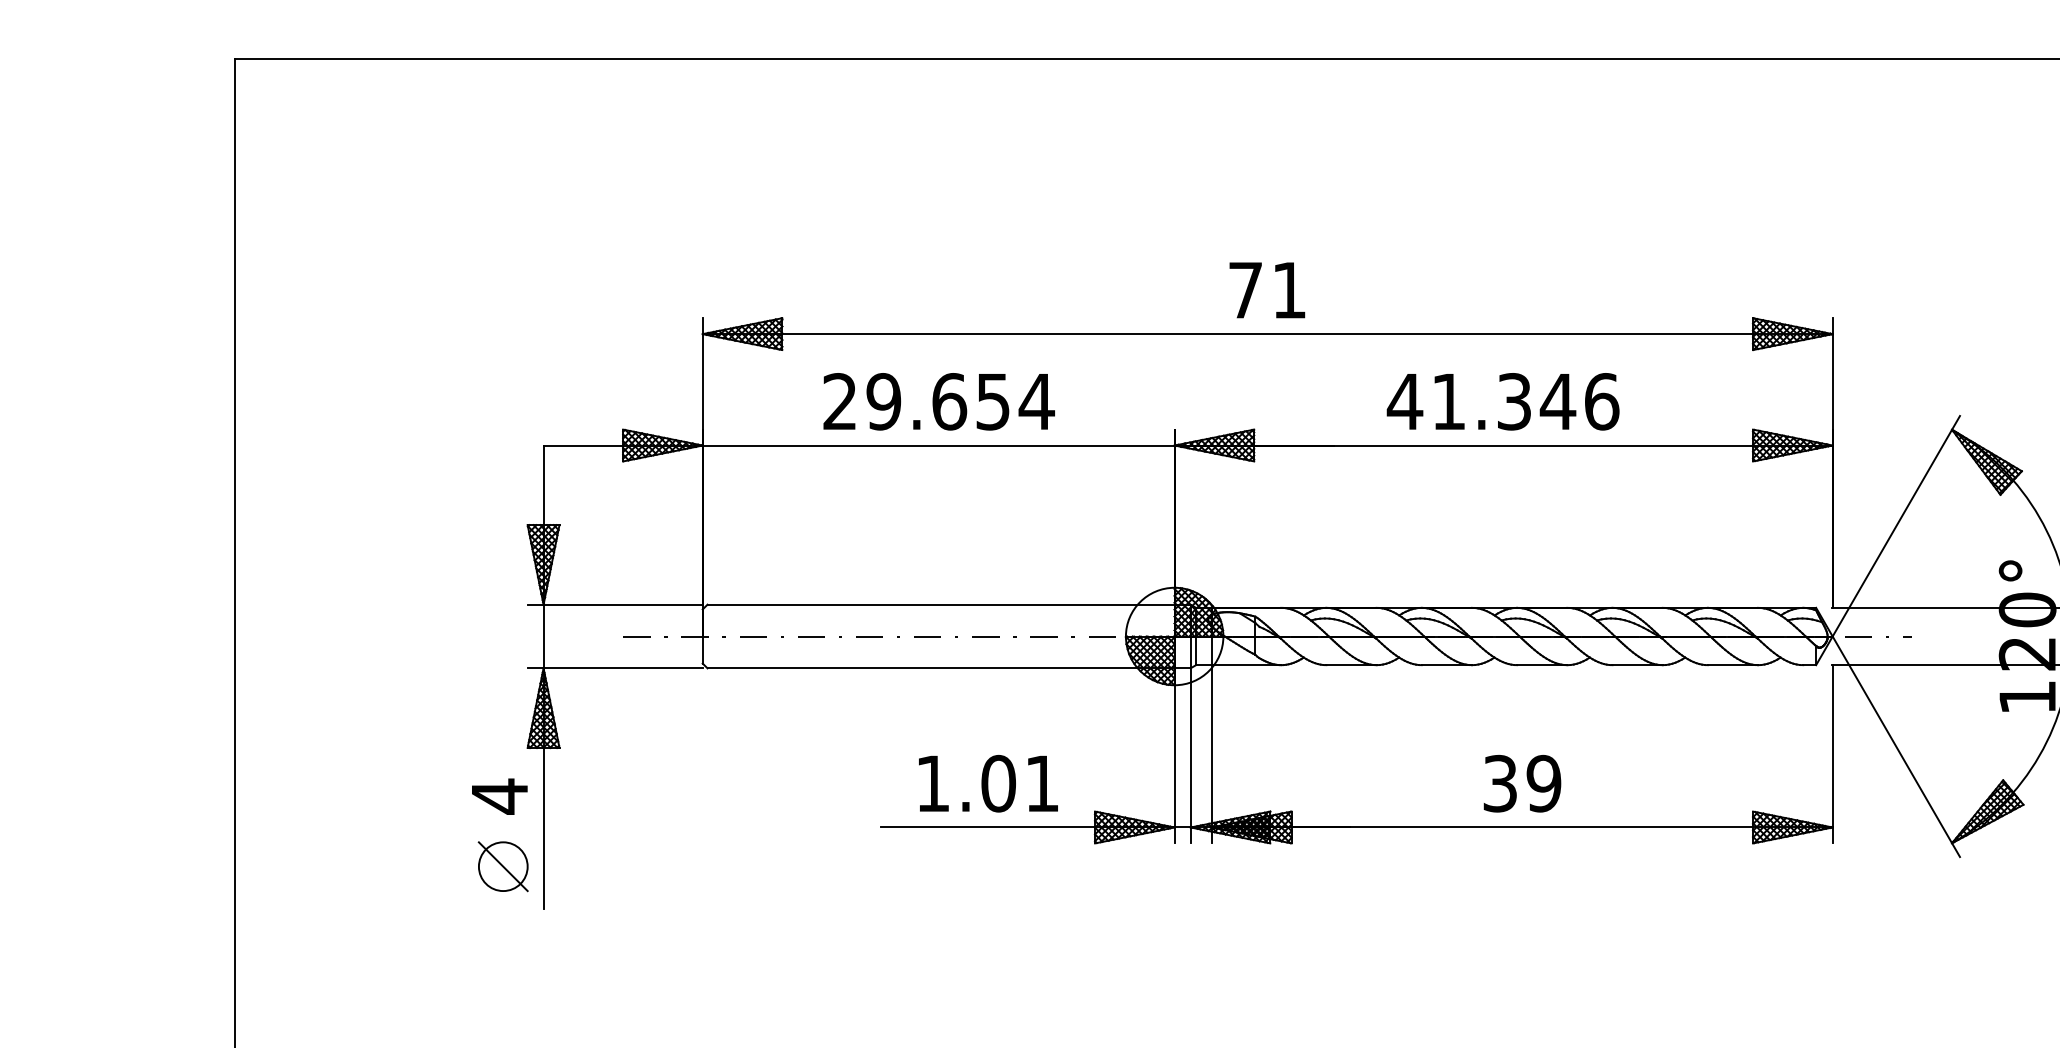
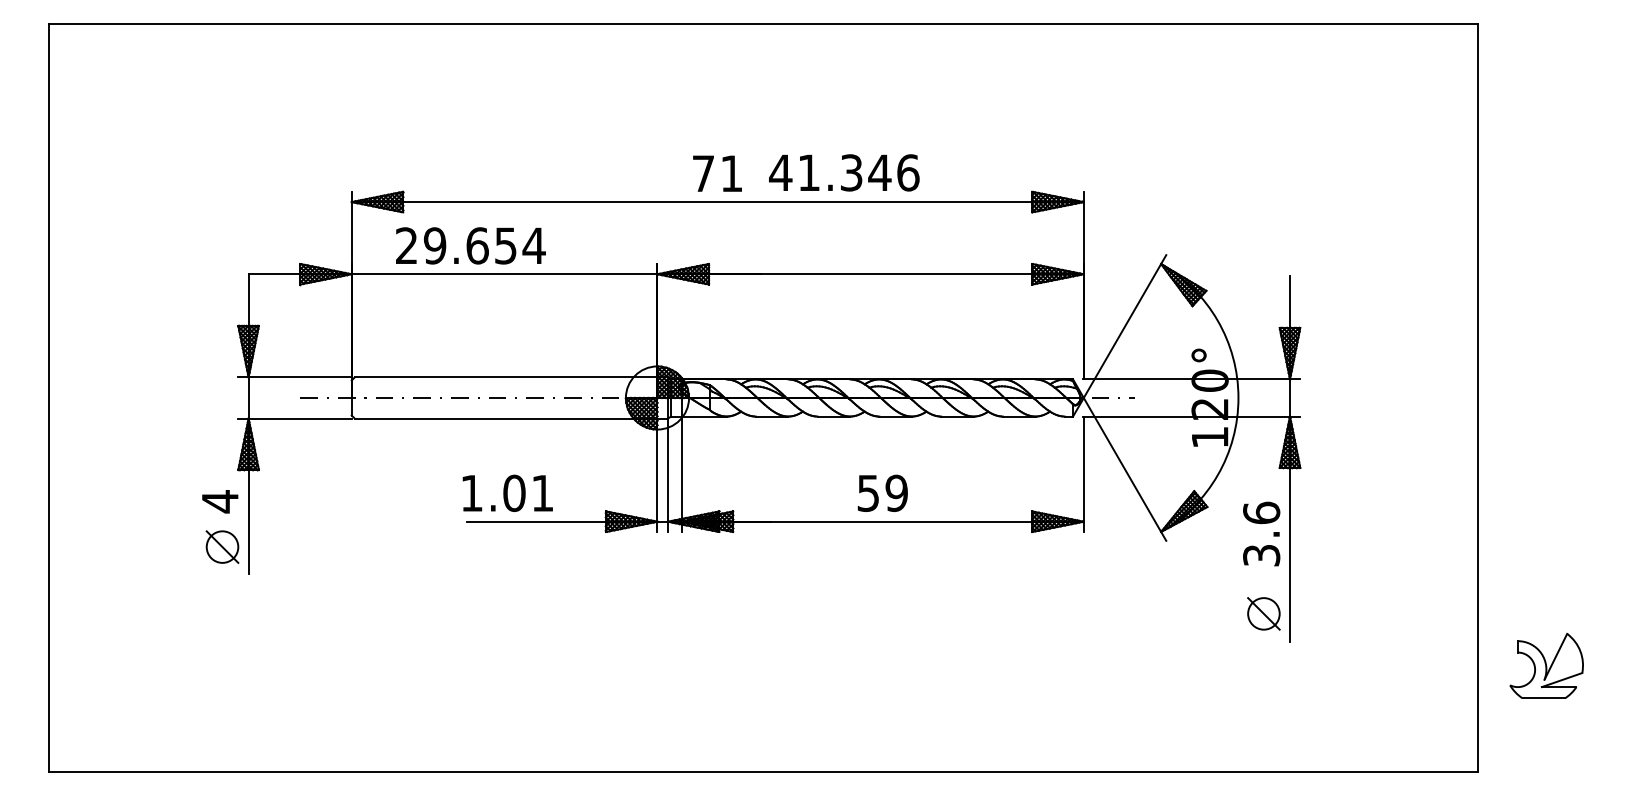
text: (938, 401) -> (470, 245), moved
text: (1503, 401) -> (844, 172), moved
text: (987, 782) -> (507, 492), moved
text: (1500, 782) -> (868, 492), 39 -> 59

